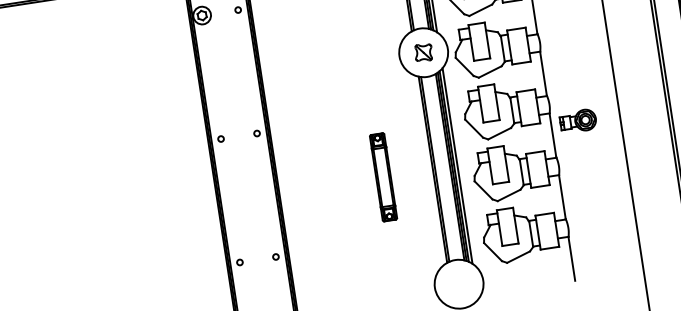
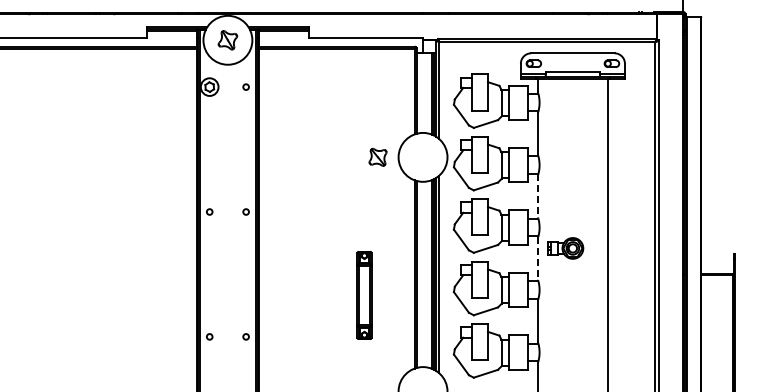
part: (423, 51) -> (377, 156), moved
line: (543, 73) -> (538, 196), solid -> dashed
line: (553, 136) -> (538, 259), solid -> dashed
part: (383, 177) -> (364, 295), moved

